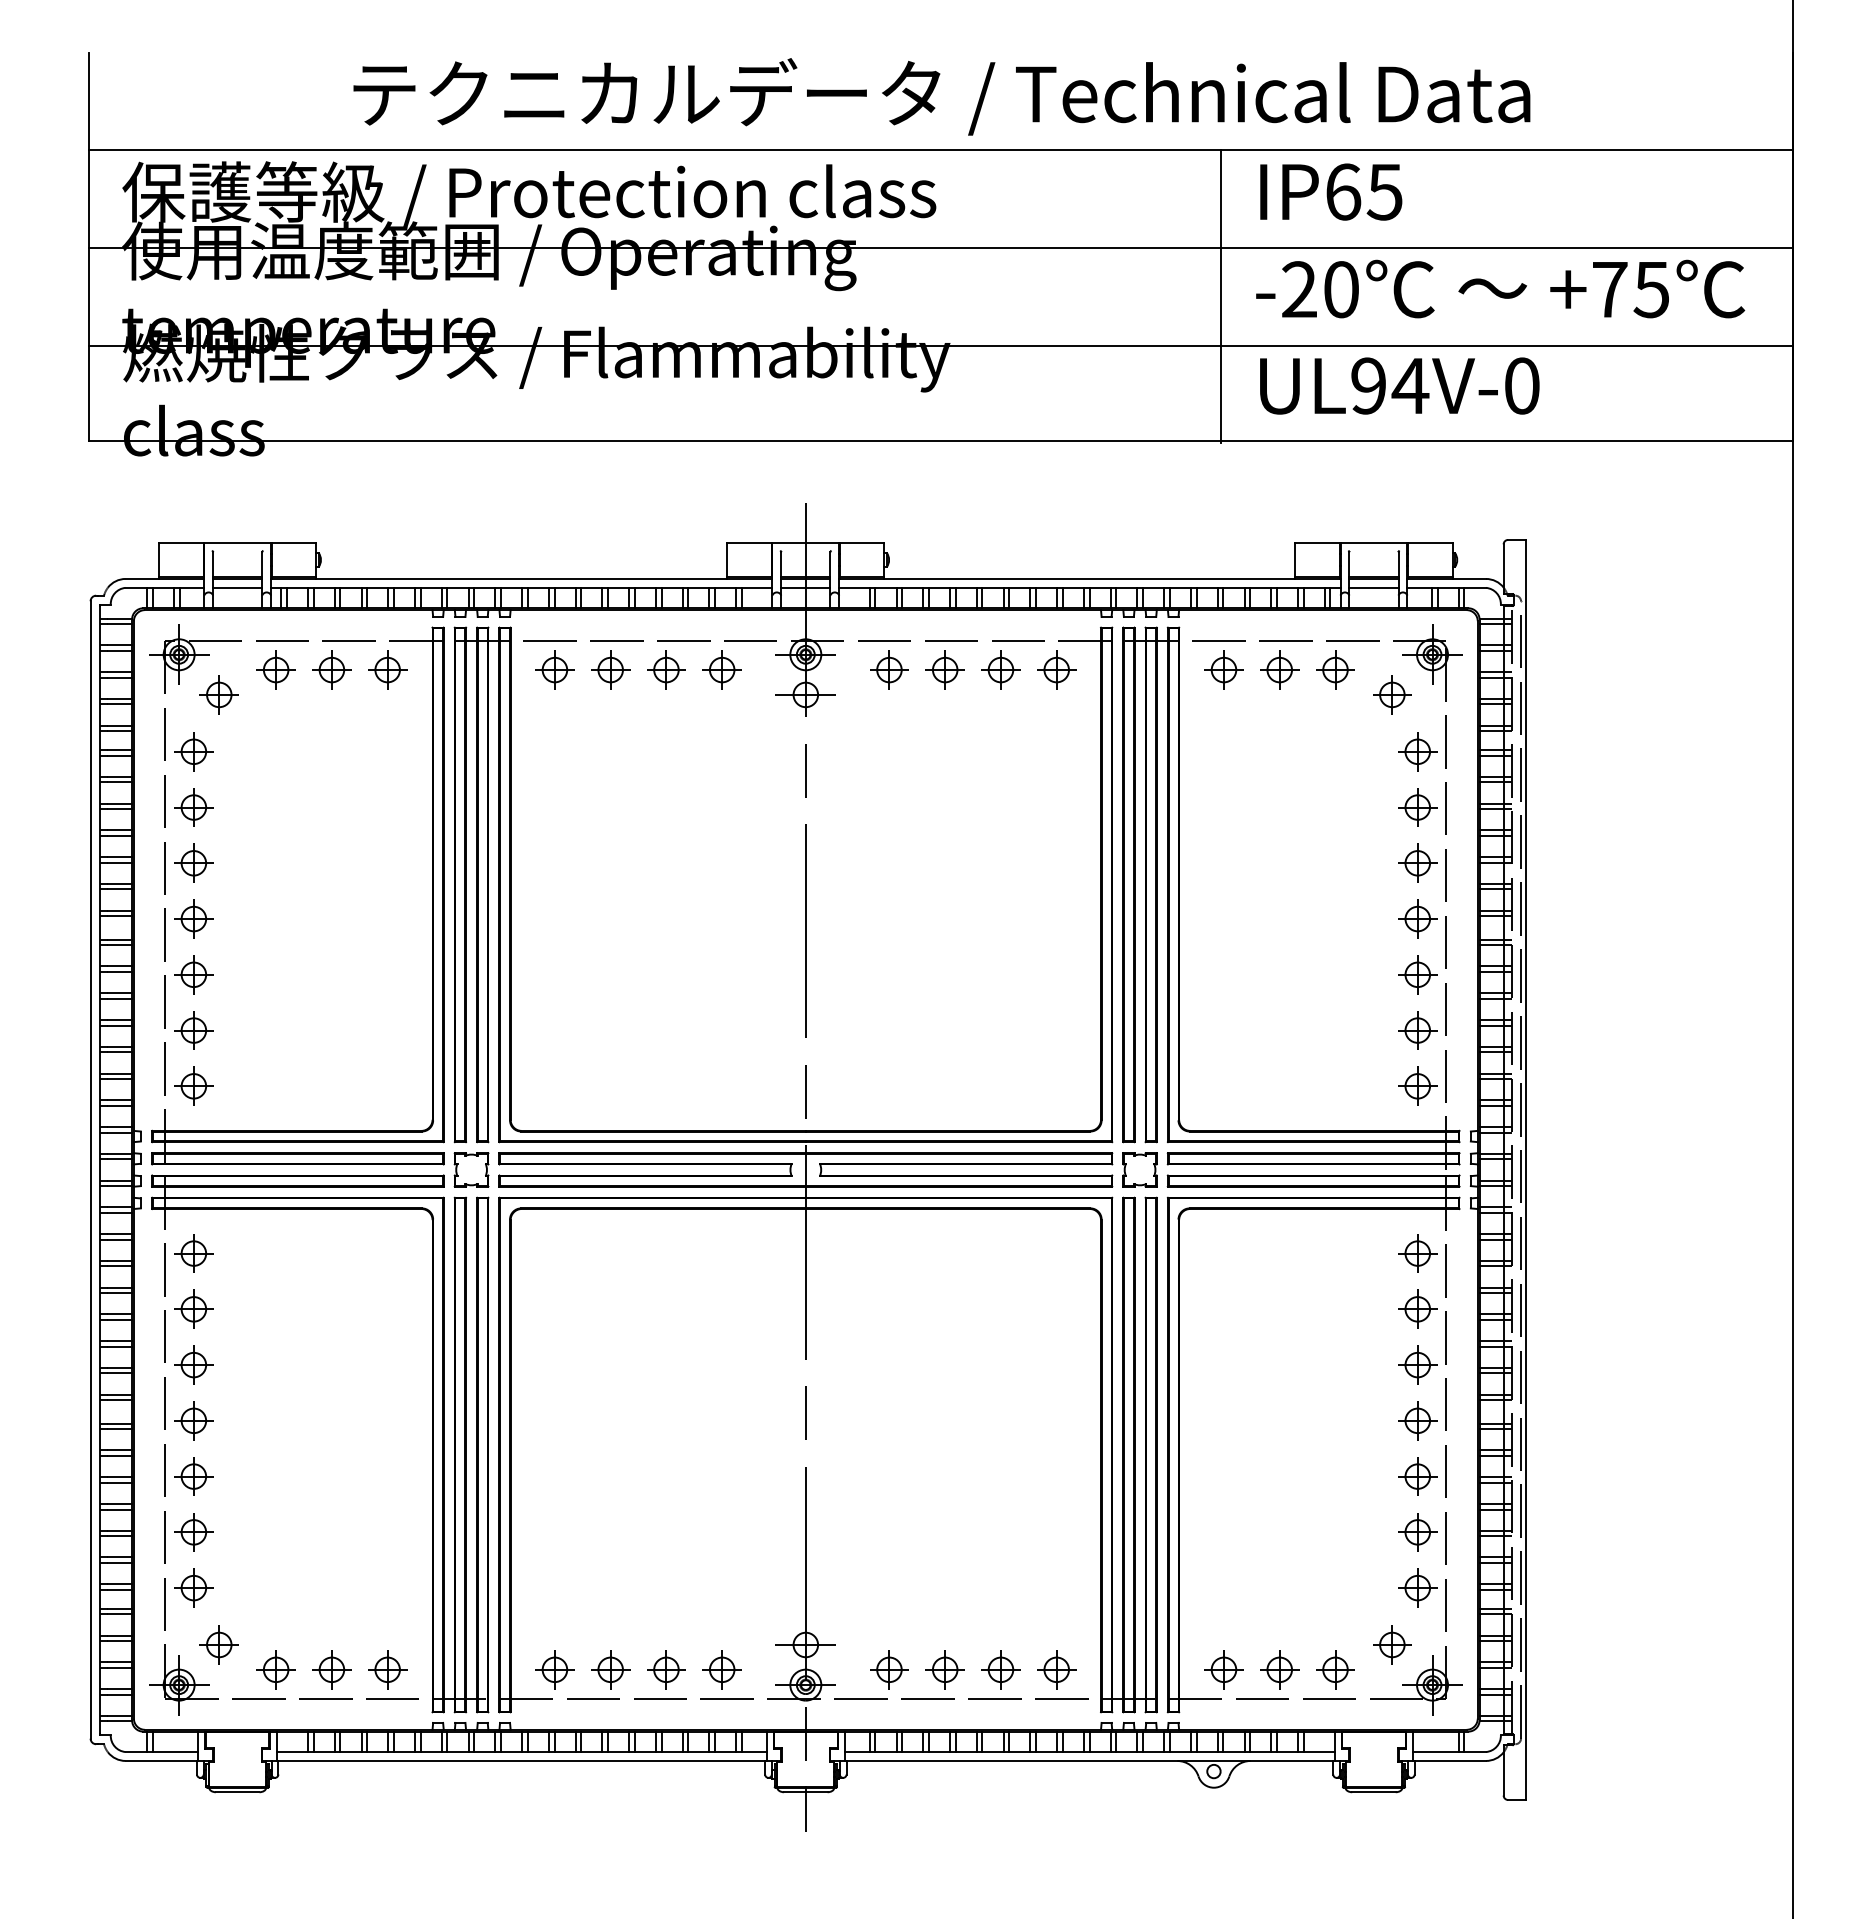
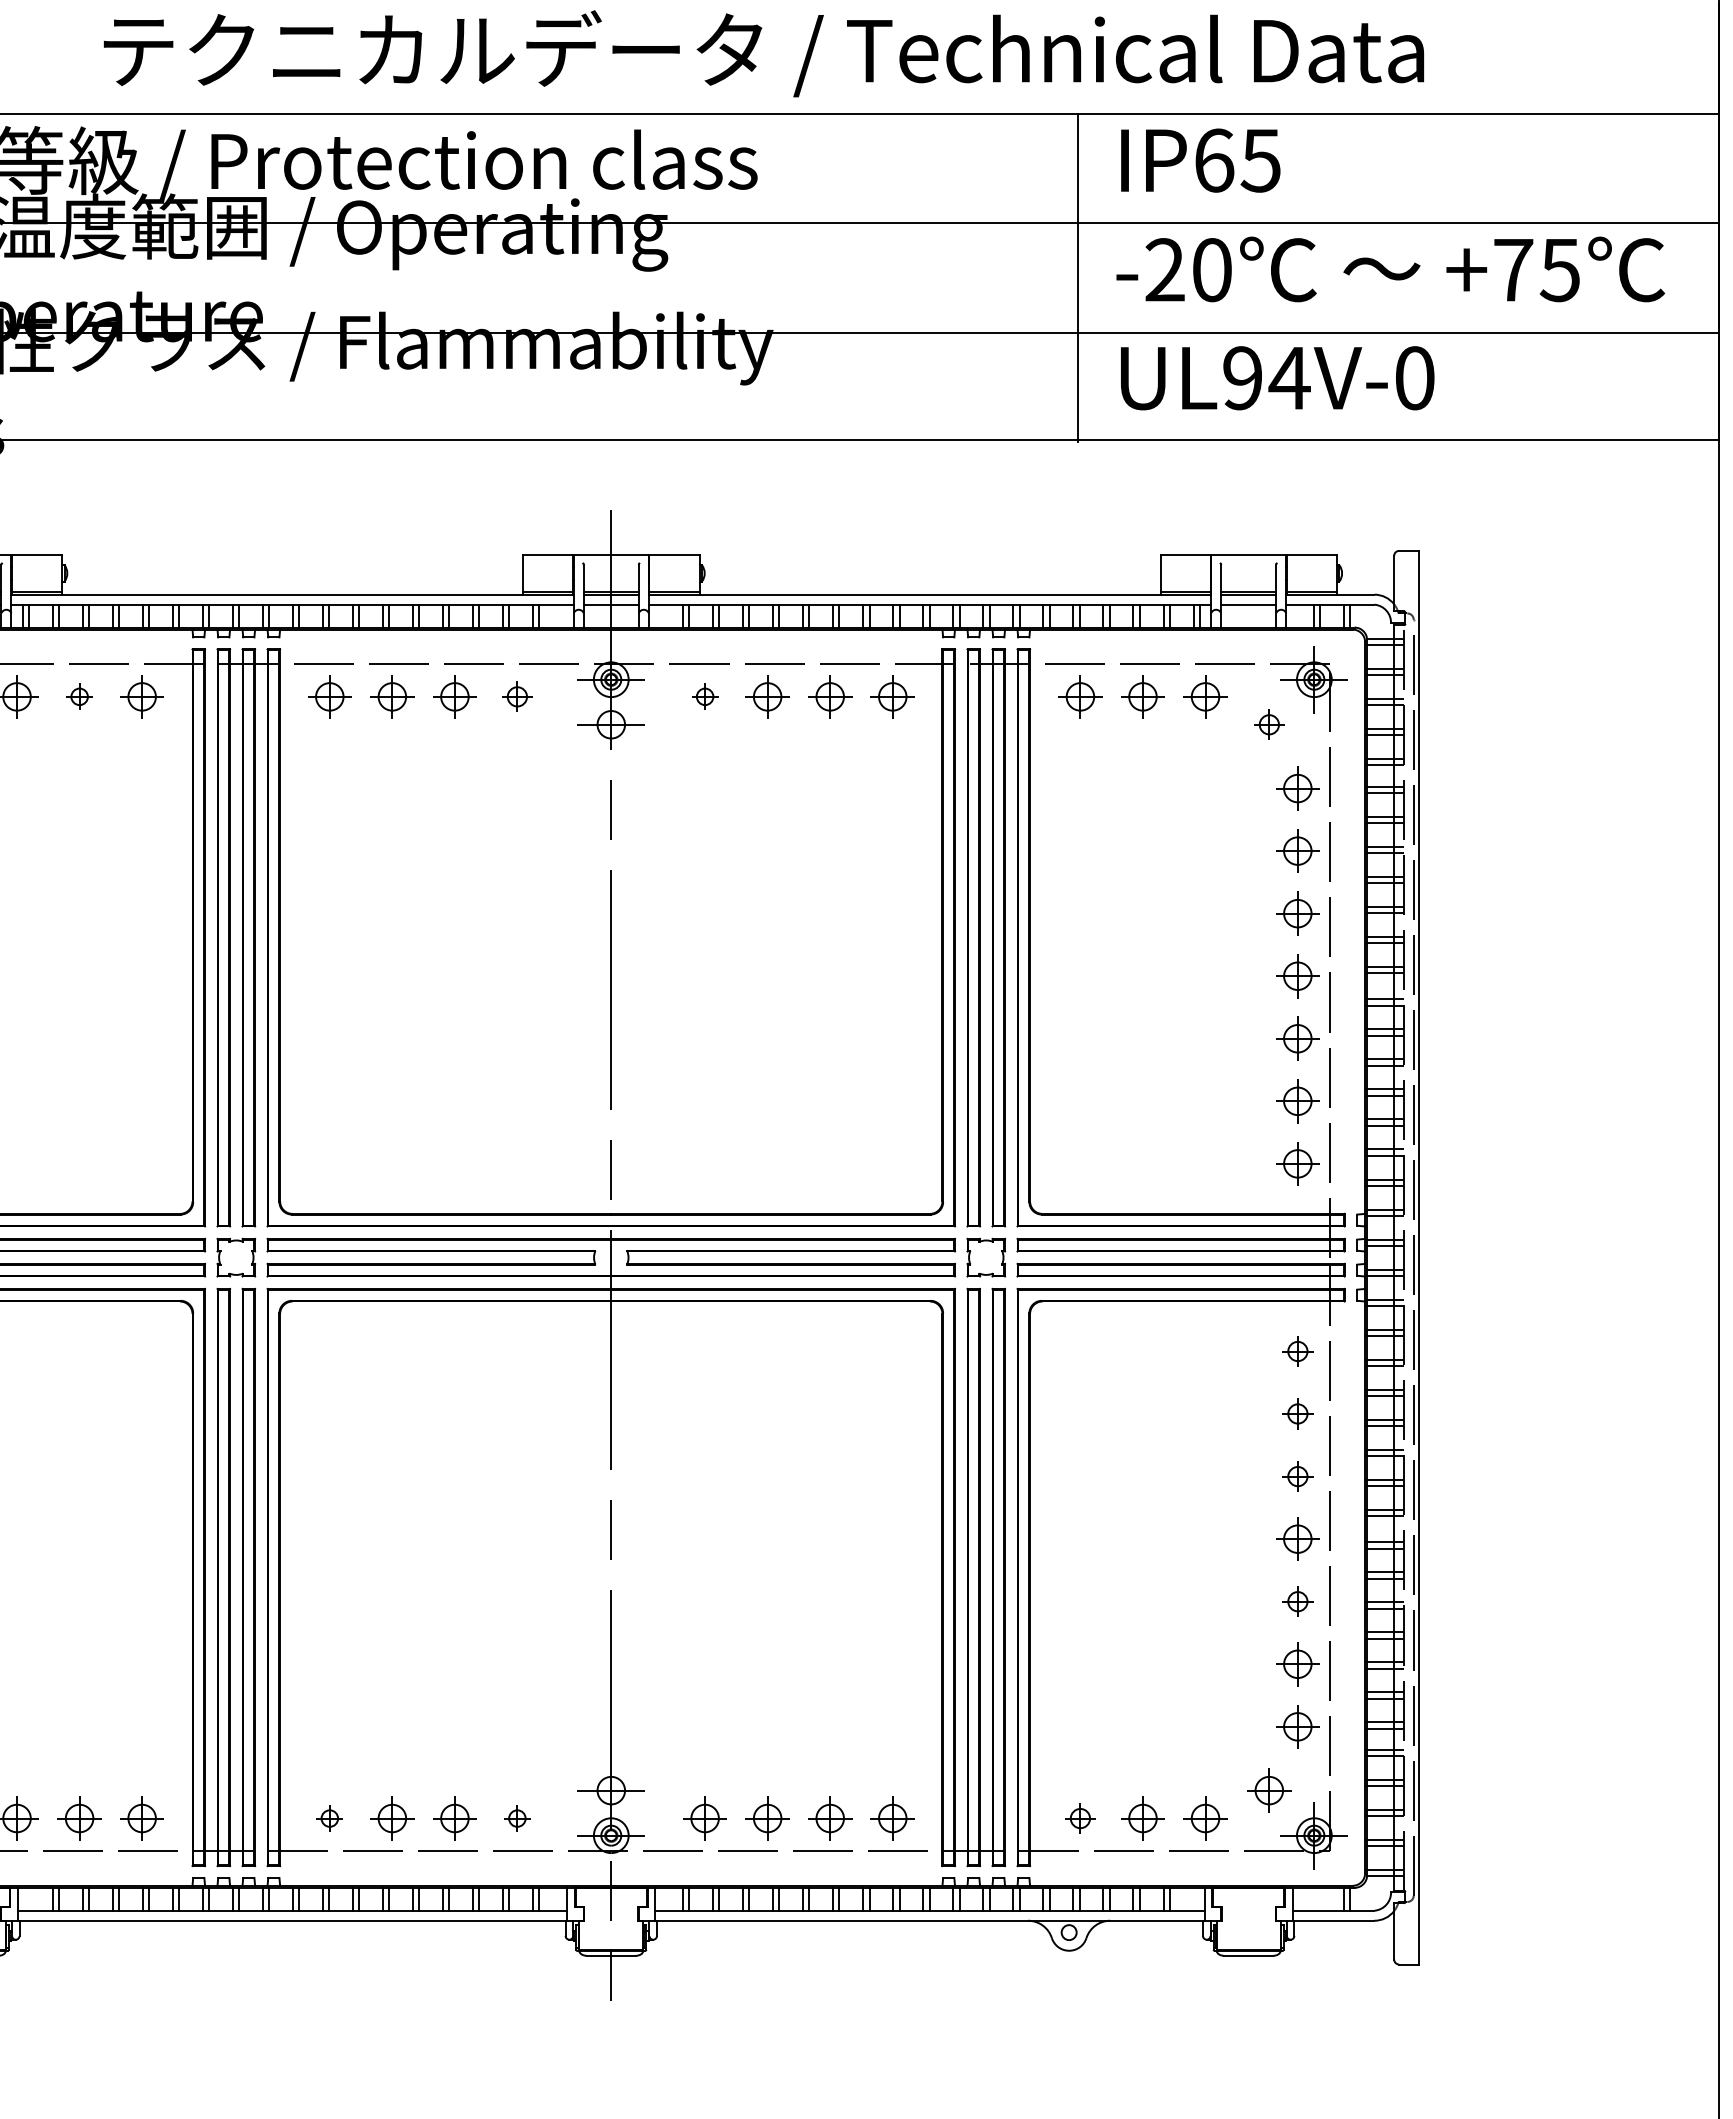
part: (331, 669) -> (79, 696), size x0.6
part: (721, 669) -> (516, 696), size x0.7
part: (889, 669) -> (705, 696), size x0.6
part: (1392, 694) -> (1269, 724), size x0.7
part: (1417, 1253) -> (1297, 1351), size x0.7
part: (1417, 1308) -> (1297, 1413), size x0.7
part: (1417, 1364) -> (1297, 1475), size x0.7
part: (1417, 1476) -> (1297, 1601), size x0.7
part: (554, 1669) -> (329, 1818), size x0.6
part: (721, 1669) -> (516, 1818), size x0.6
part: (1223, 1669) -> (1079, 1818), size x0.7

